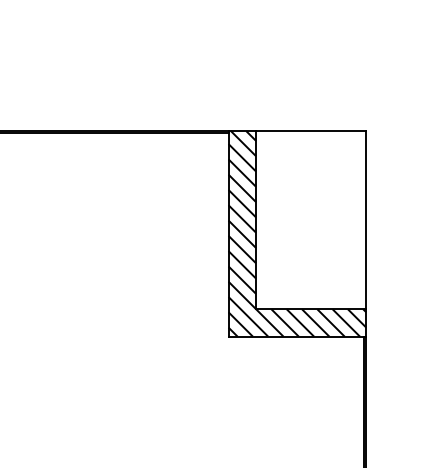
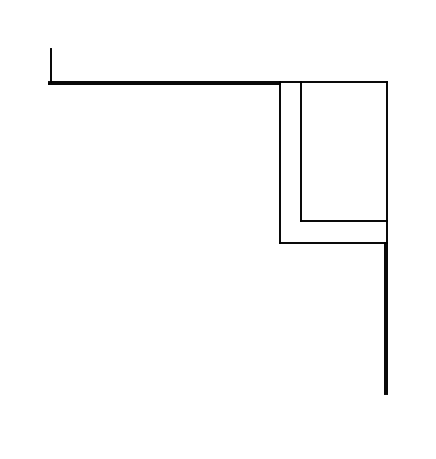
hatch: (296, 233) -> (332, 162), removed

